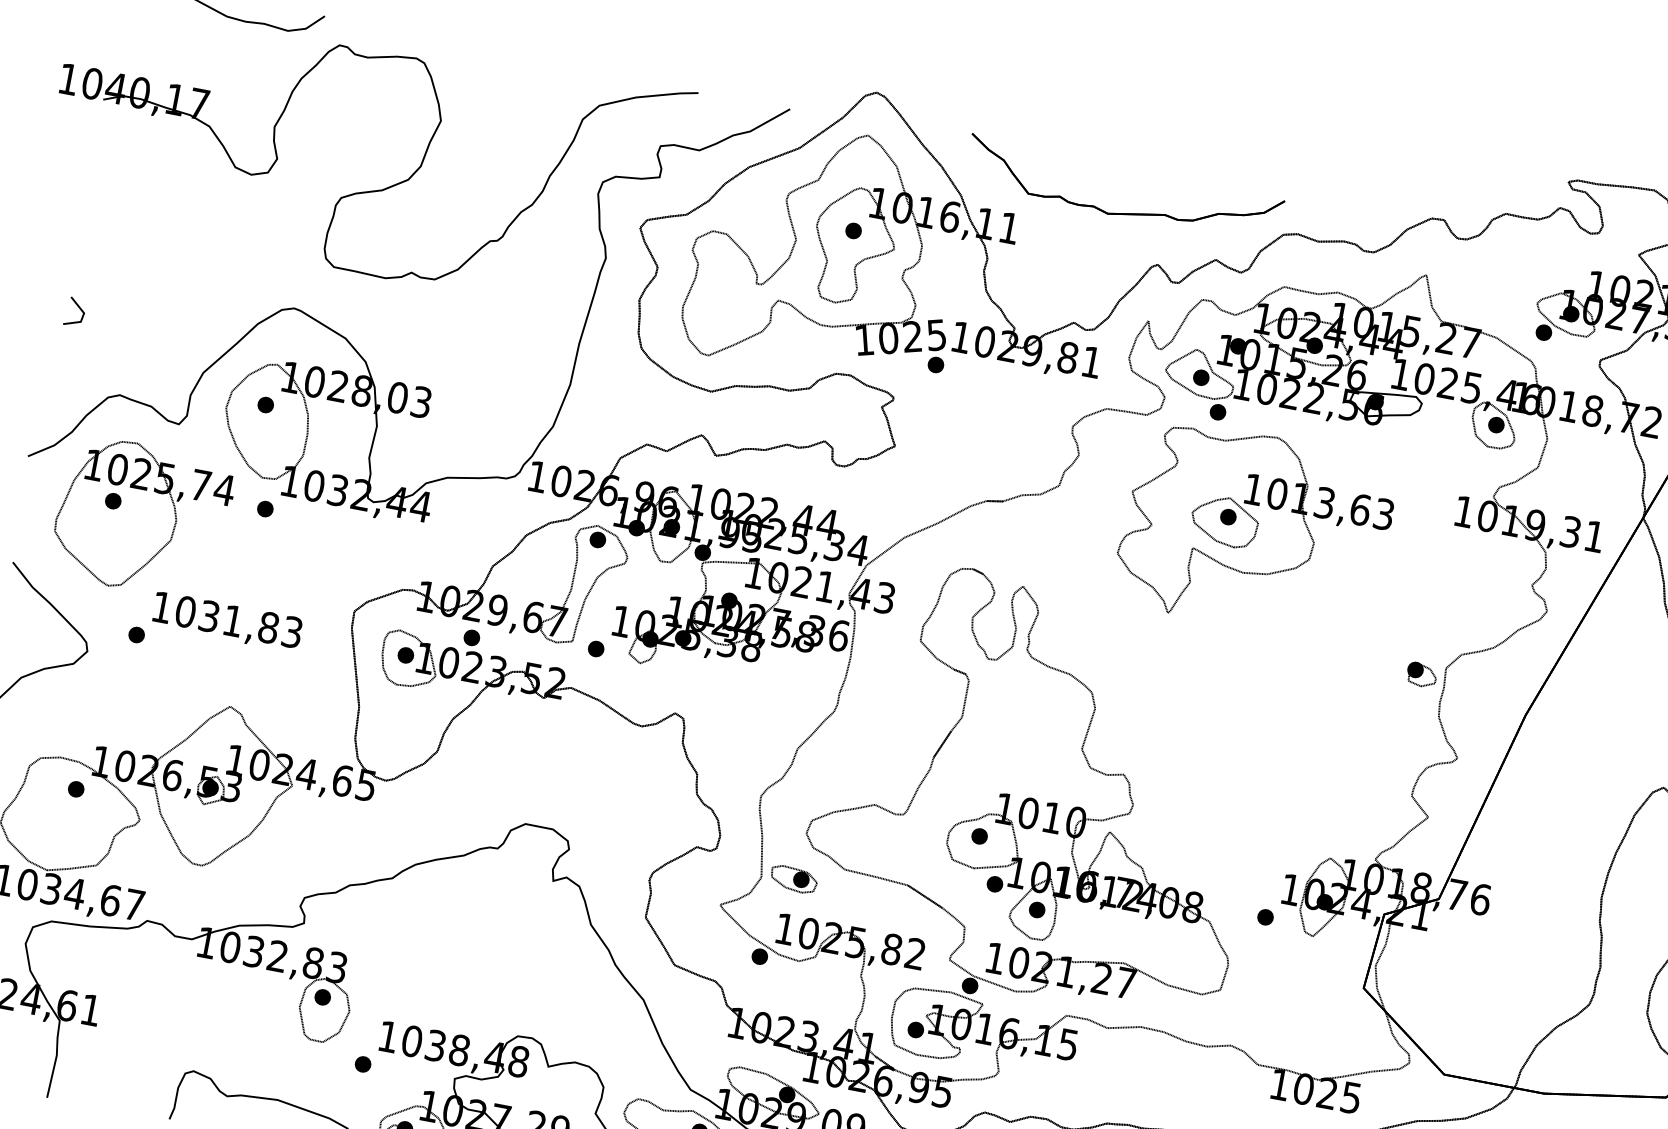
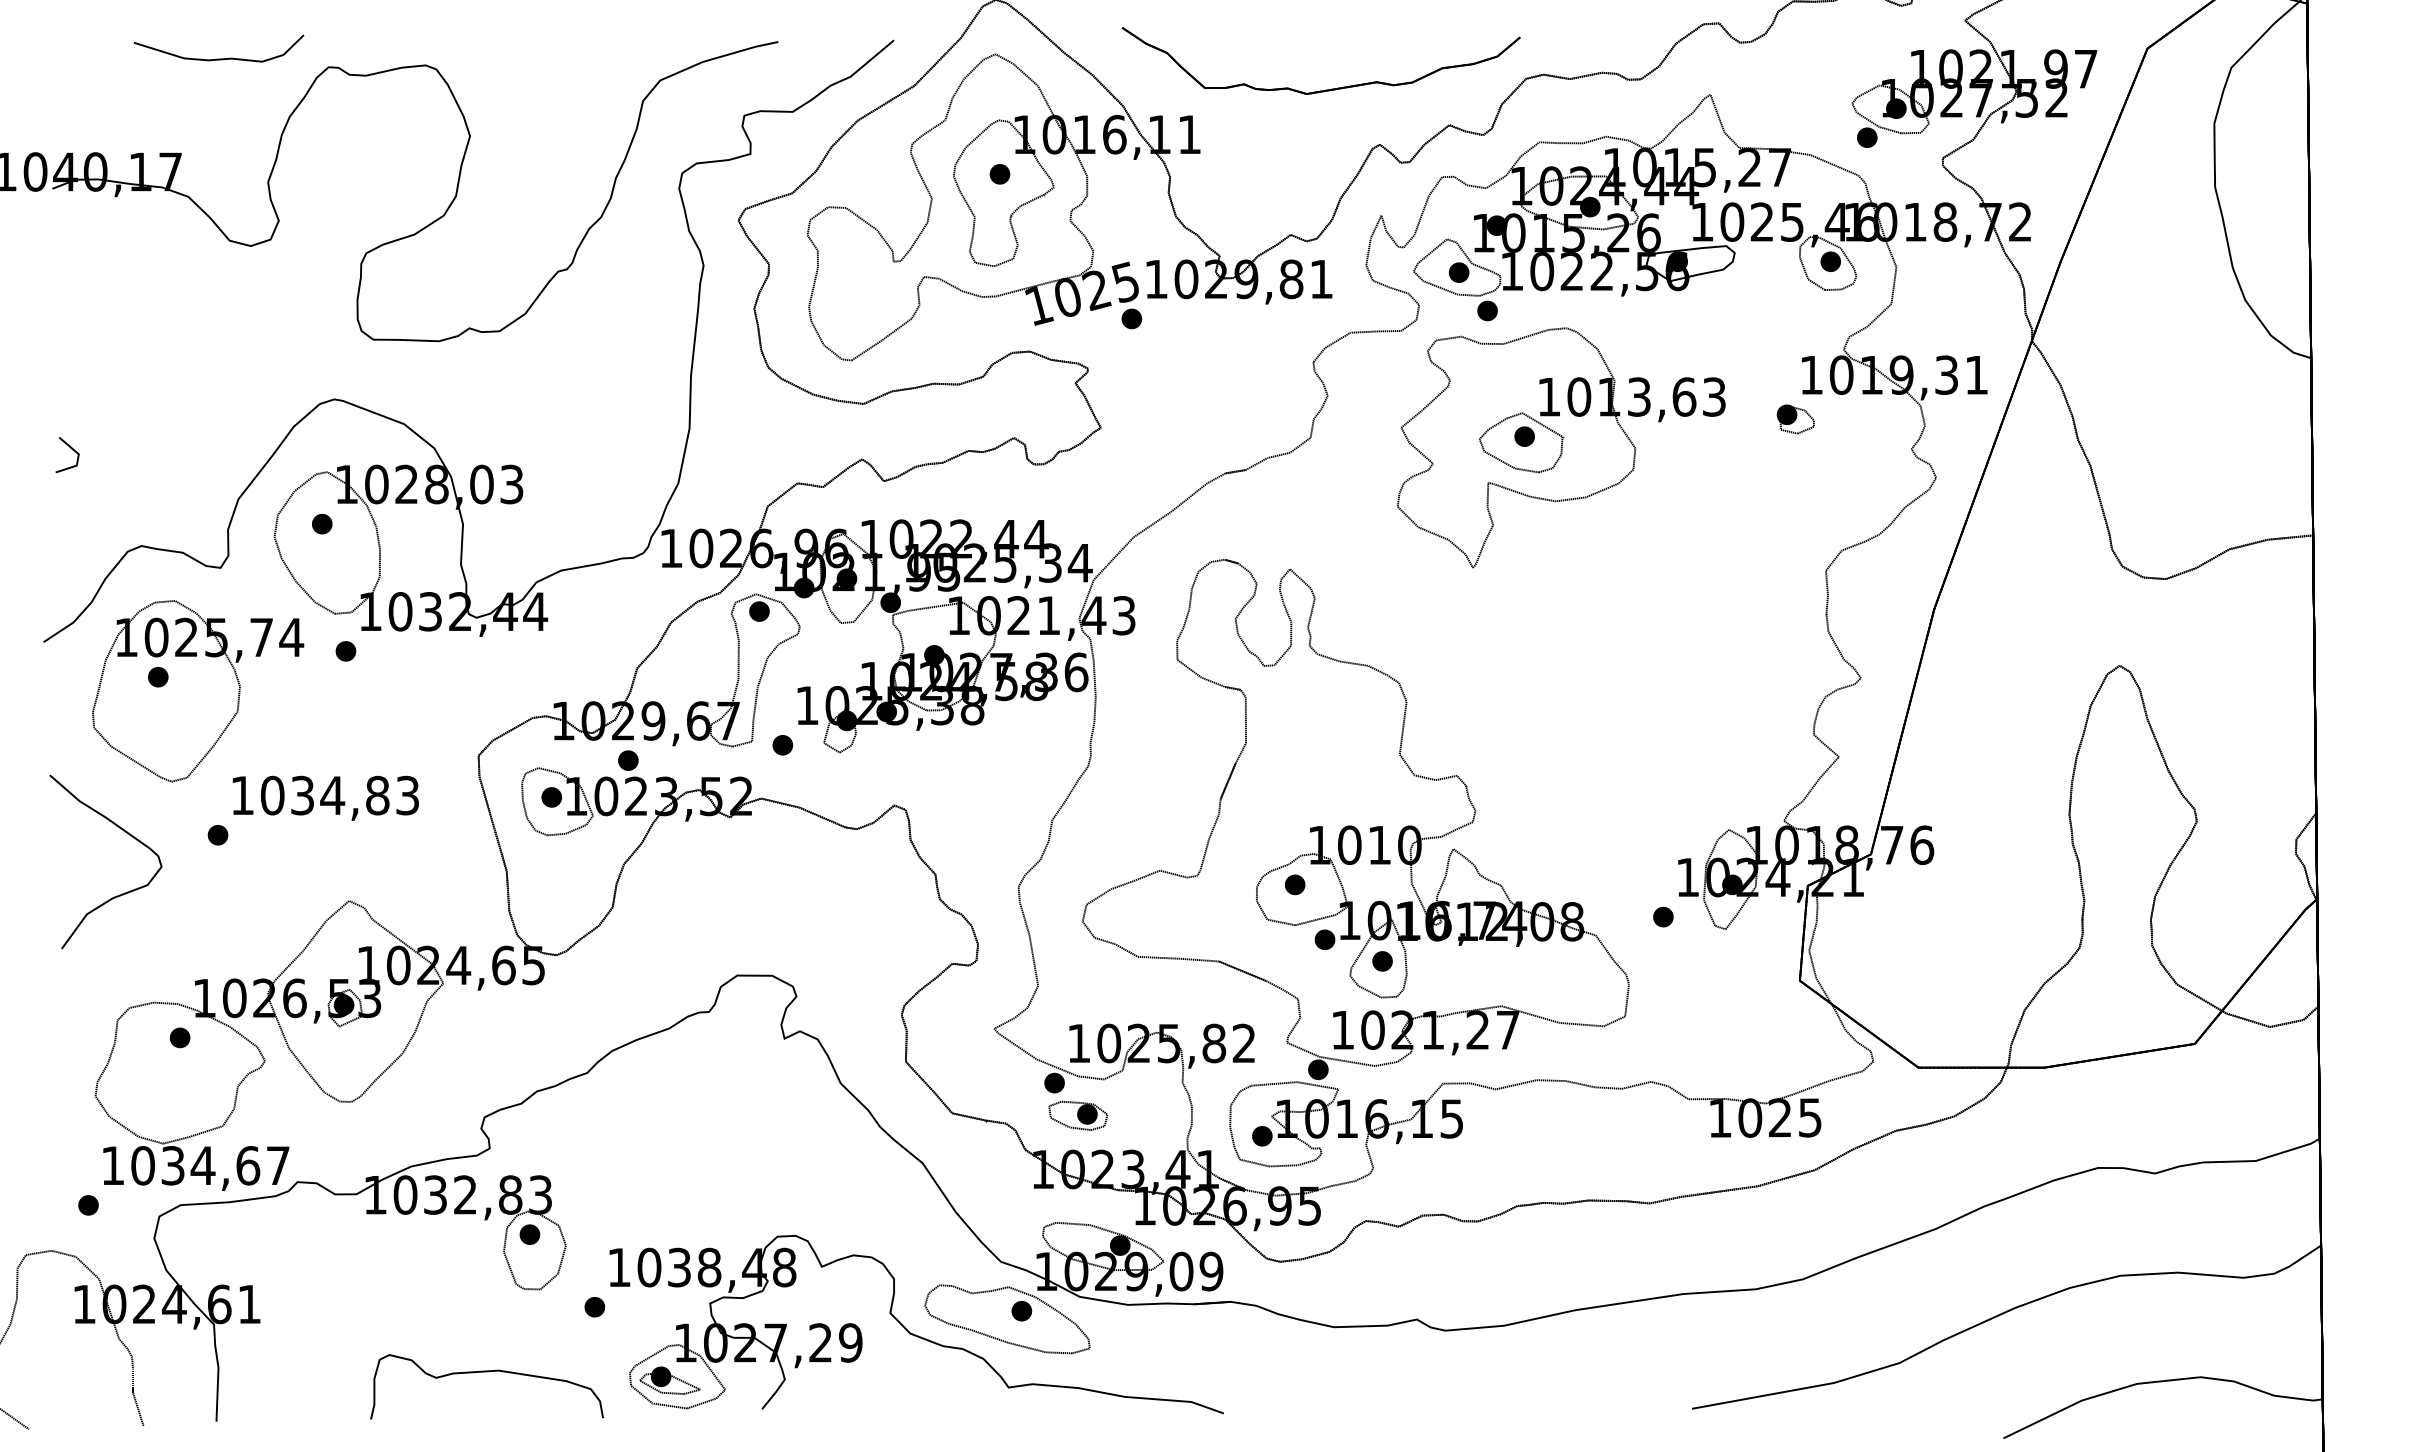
text: (233, 620) -> (332, 795), 1031,83 -> 1034,83
part: (1421, 674) -> (1795, 419), moved
part: (794, 879) -> (1078, 1115), moved

